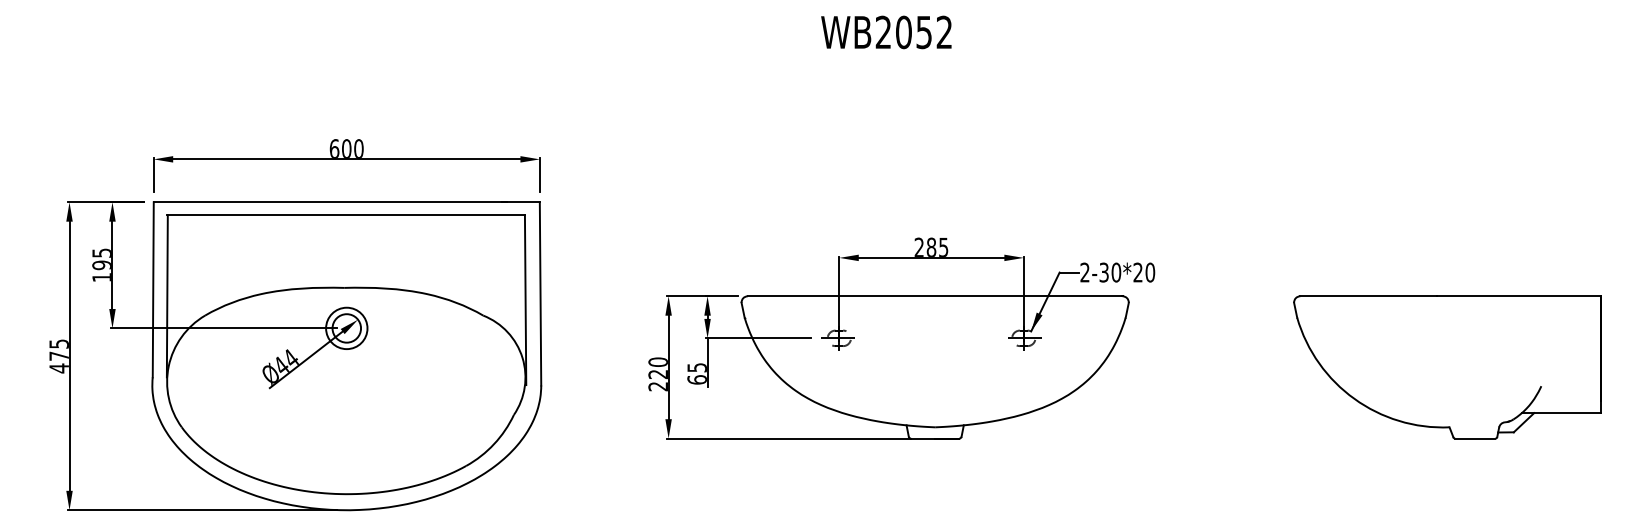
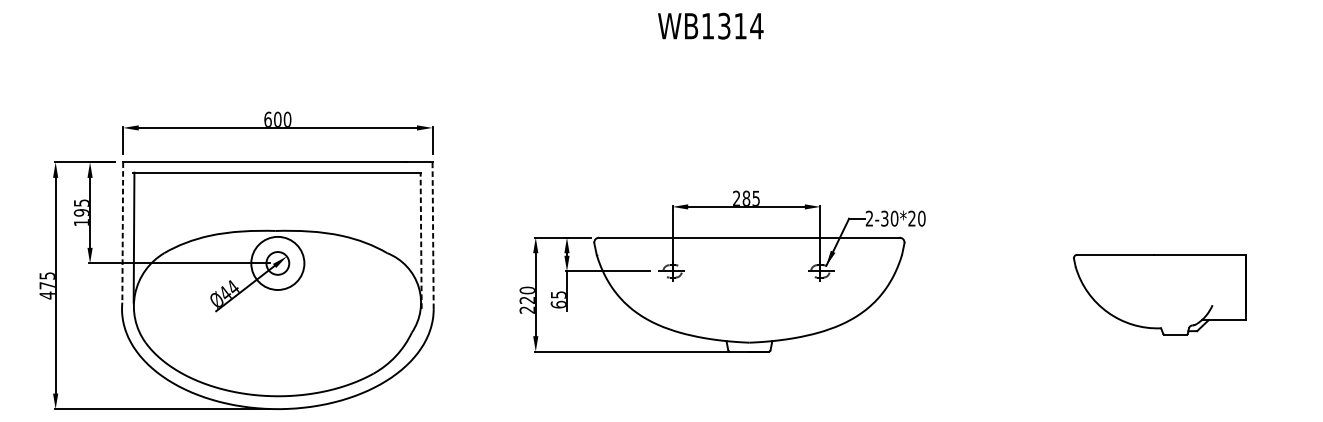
text: (913, 32) -> (732, 26), WB2052 -> WB1314
line: (153, 289) -> (122, 232), solid -> dashed
line: (540, 293) -> (433, 235), solid -> dashed
line: (525, 300) -> (421, 241), solid -> dashed
circle: (346, 328) -> (277, 263), size x1.6
part: (1447, 367) -> (1159, 294), size x0.7

